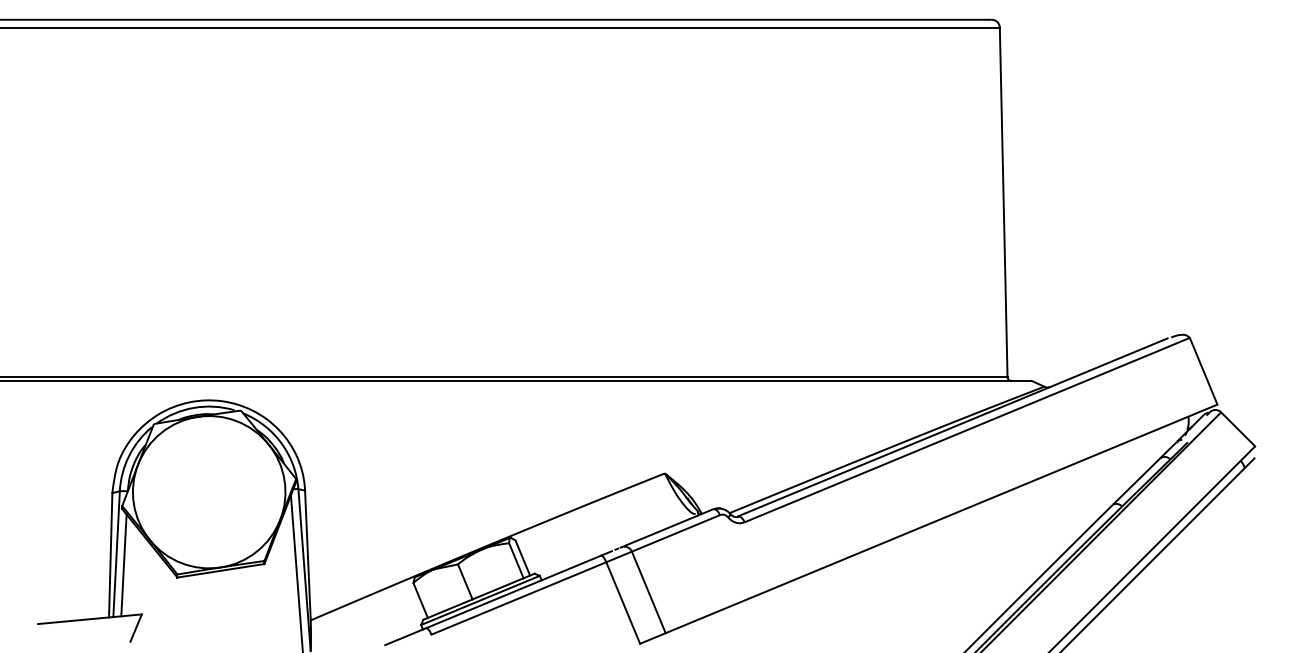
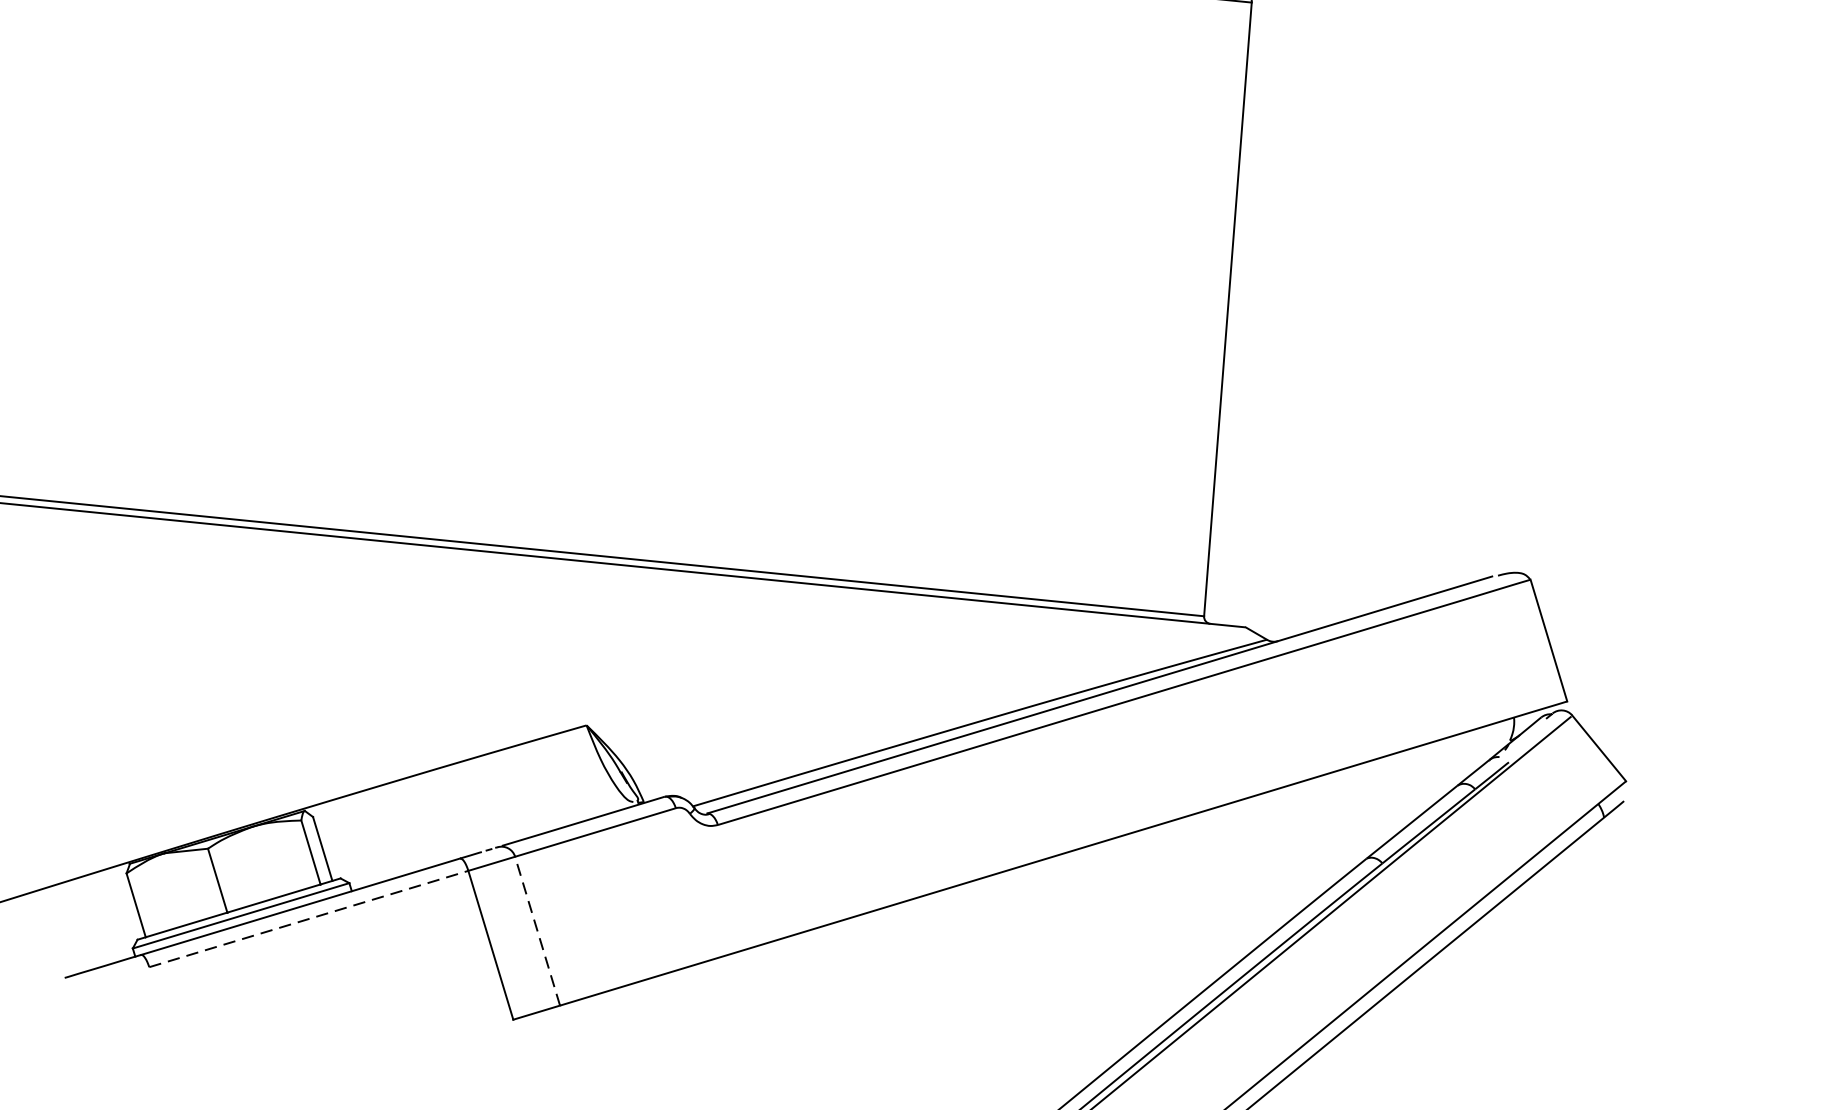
line: (648, 591) -> (537, 929), solid -> dashed
line: (518, 598) -> (308, 919), solid -> dashed

